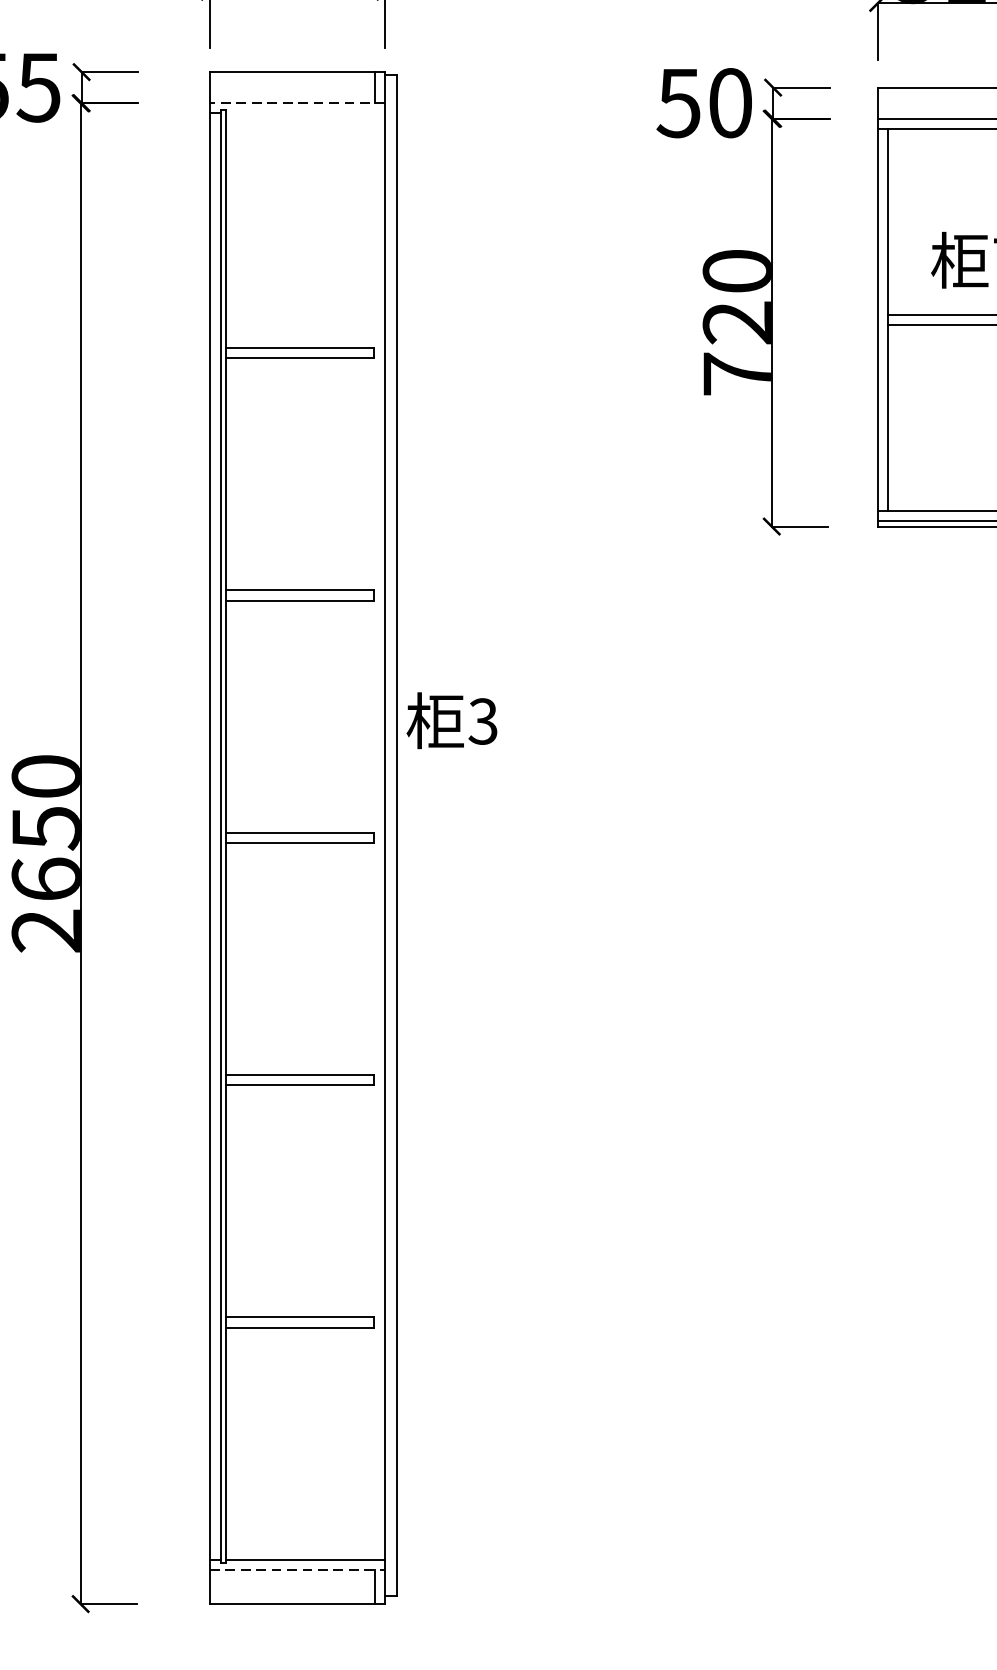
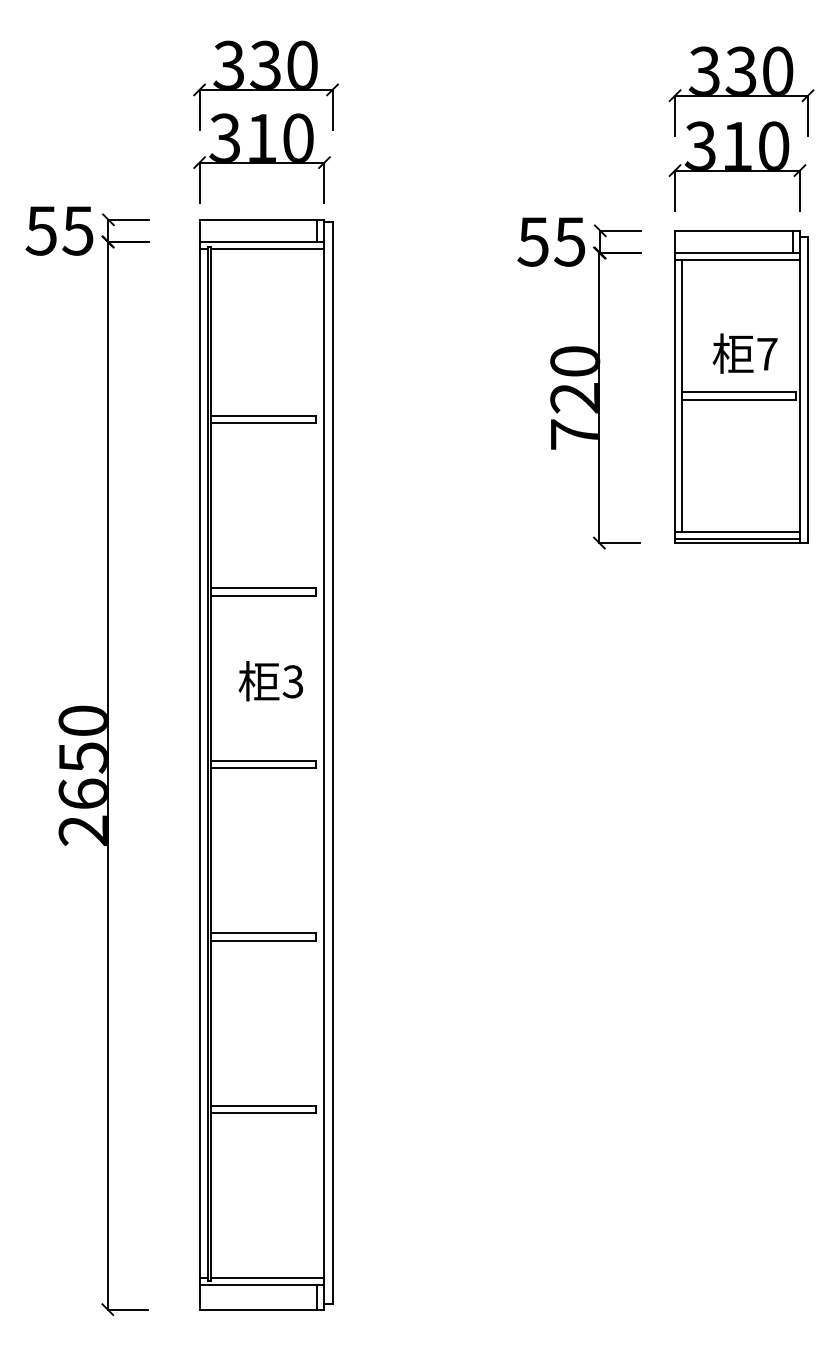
line: (296, 102) -> (261, 241), dashed -> solid
text: (729, 102) -> (569, 241), 50 -> 55
line: (305, 113) -> (267, 249), added
text: (451, 721) -> (270, 681), moved
line: (298, 1570) -> (262, 1285), dashed -> solid

